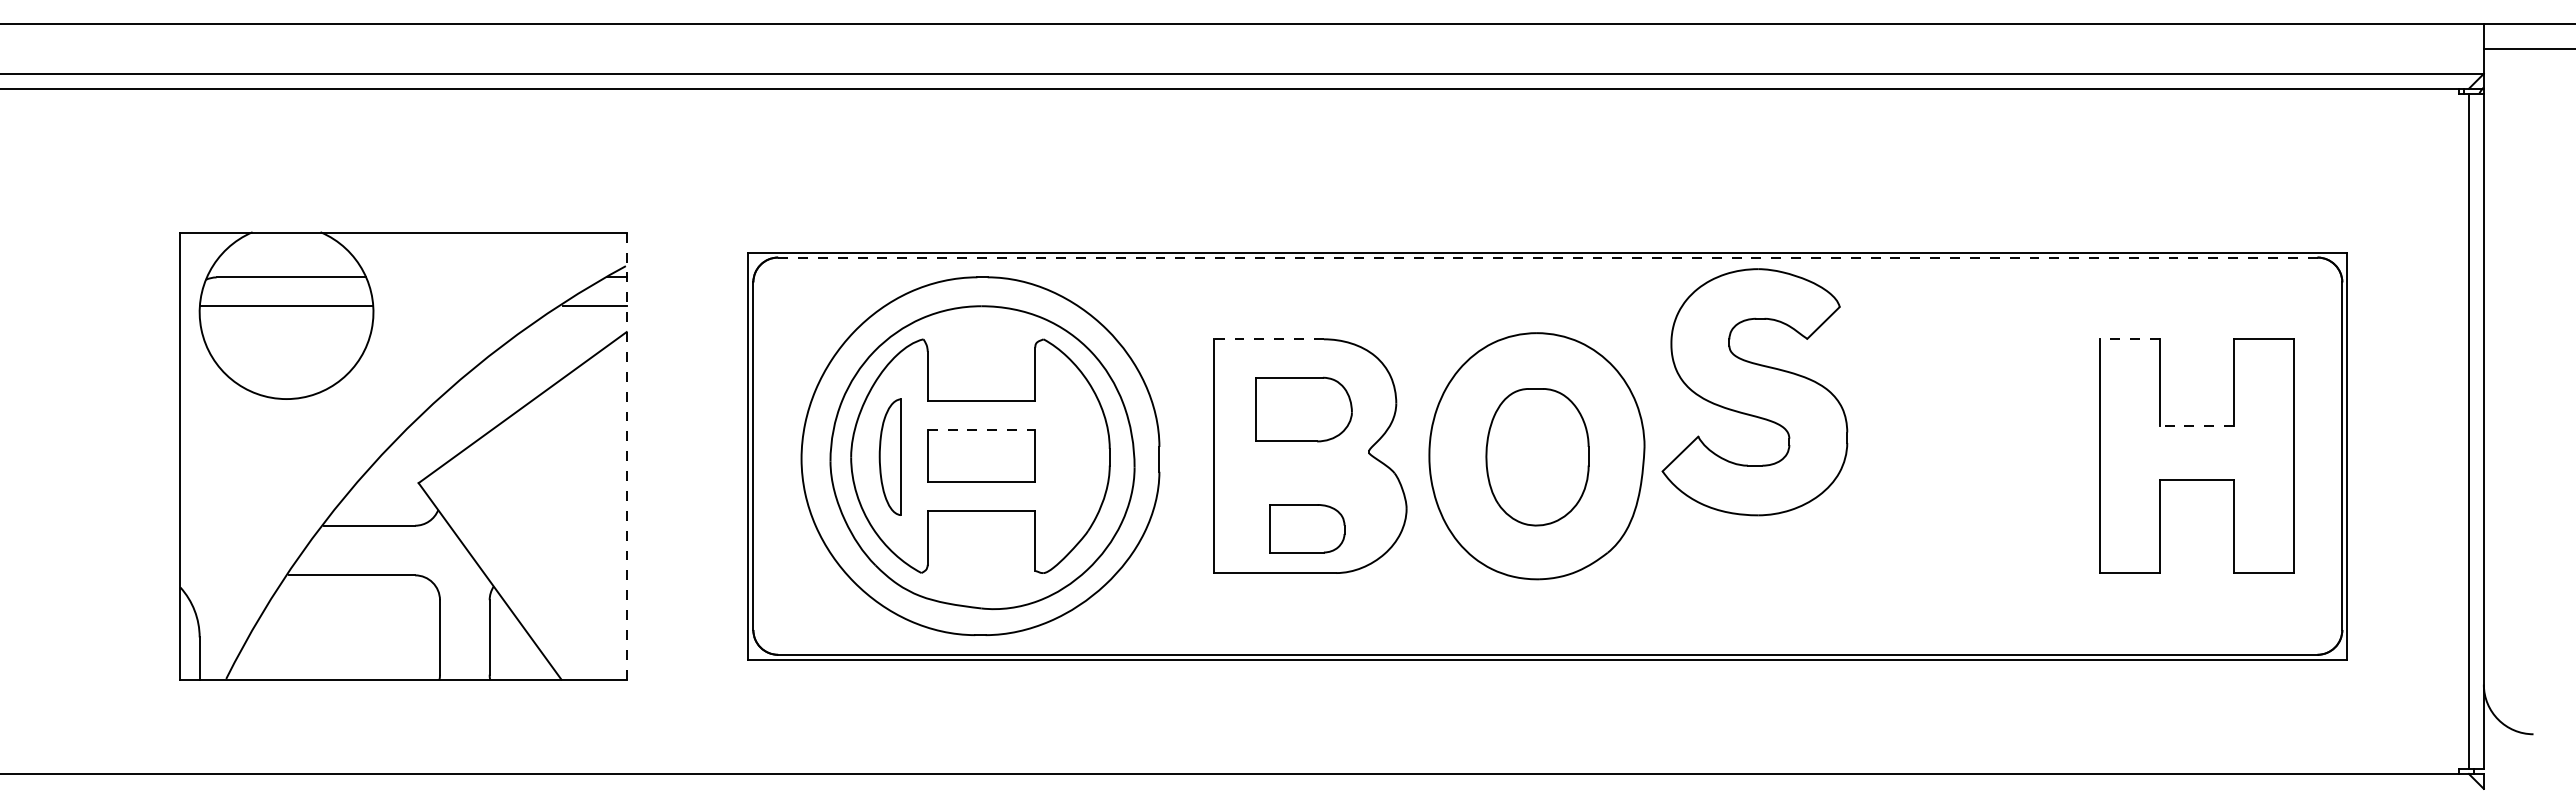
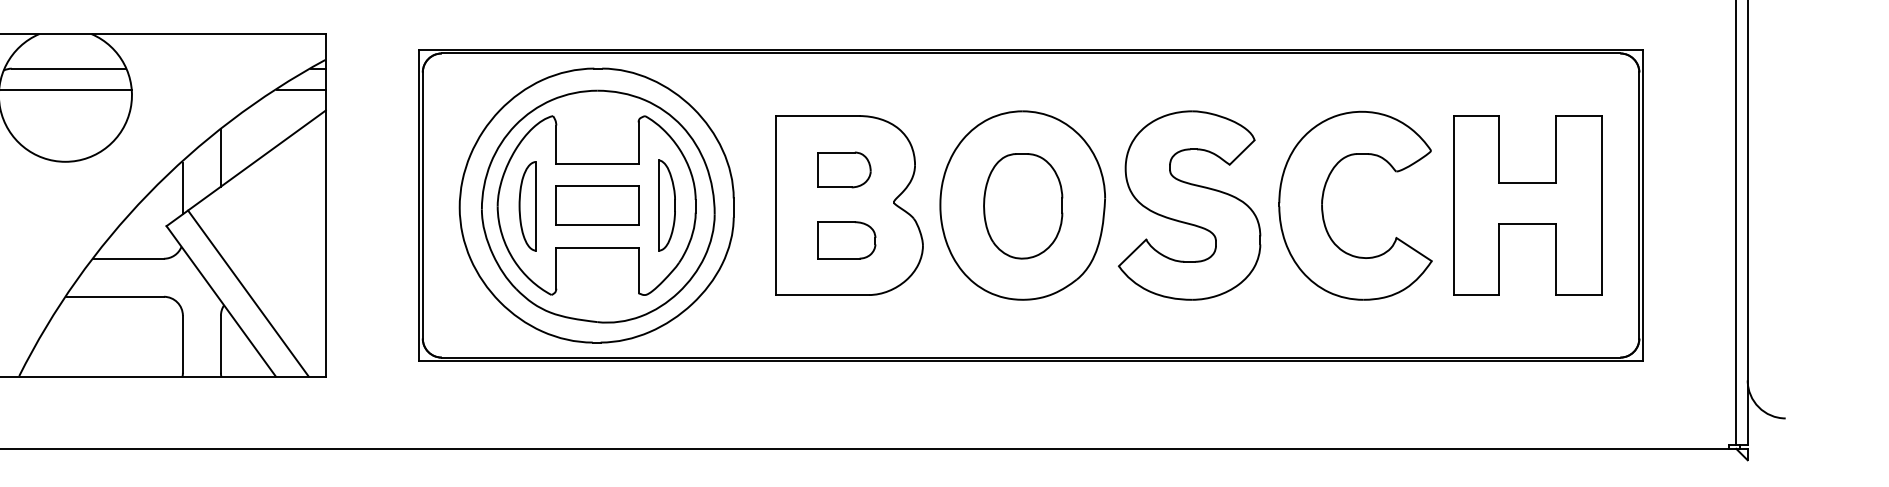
line: (1547, 257) -> (1030, 53), dashed -> solid
line: (1269, 339) -> (817, 116), dashed -> solid
line: (2129, 339) -> (1476, 116), dashed -> solid
part: (1754, 392) -> (1189, 205), moved
line: (489, 393) -> (220, 157), added
part: (1304, 409) -> (844, 169), size x0.71
line: (2196, 426) -> (1527, 182), dashed -> solid
line: (981, 430) -> (597, 185), dashed -> solid
line: (440, 433) -> (183, 188), added
part: (1072, 455) -> (667, 205), added
line: (626, 456) -> (325, 205), dashed -> solid
part: (1929, 462) -> (1323, 210), added
part: (1307, 528) -> (847, 240), moved
line: (525, 570) -> (248, 293), added

